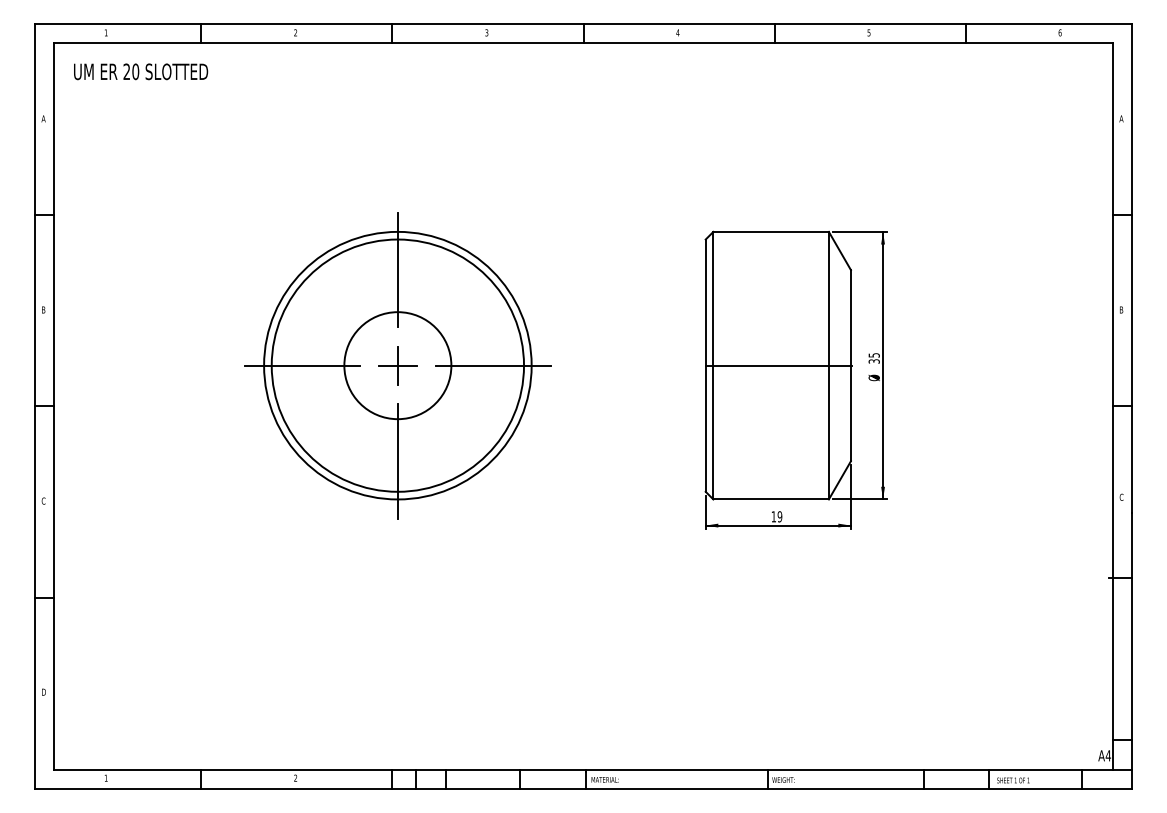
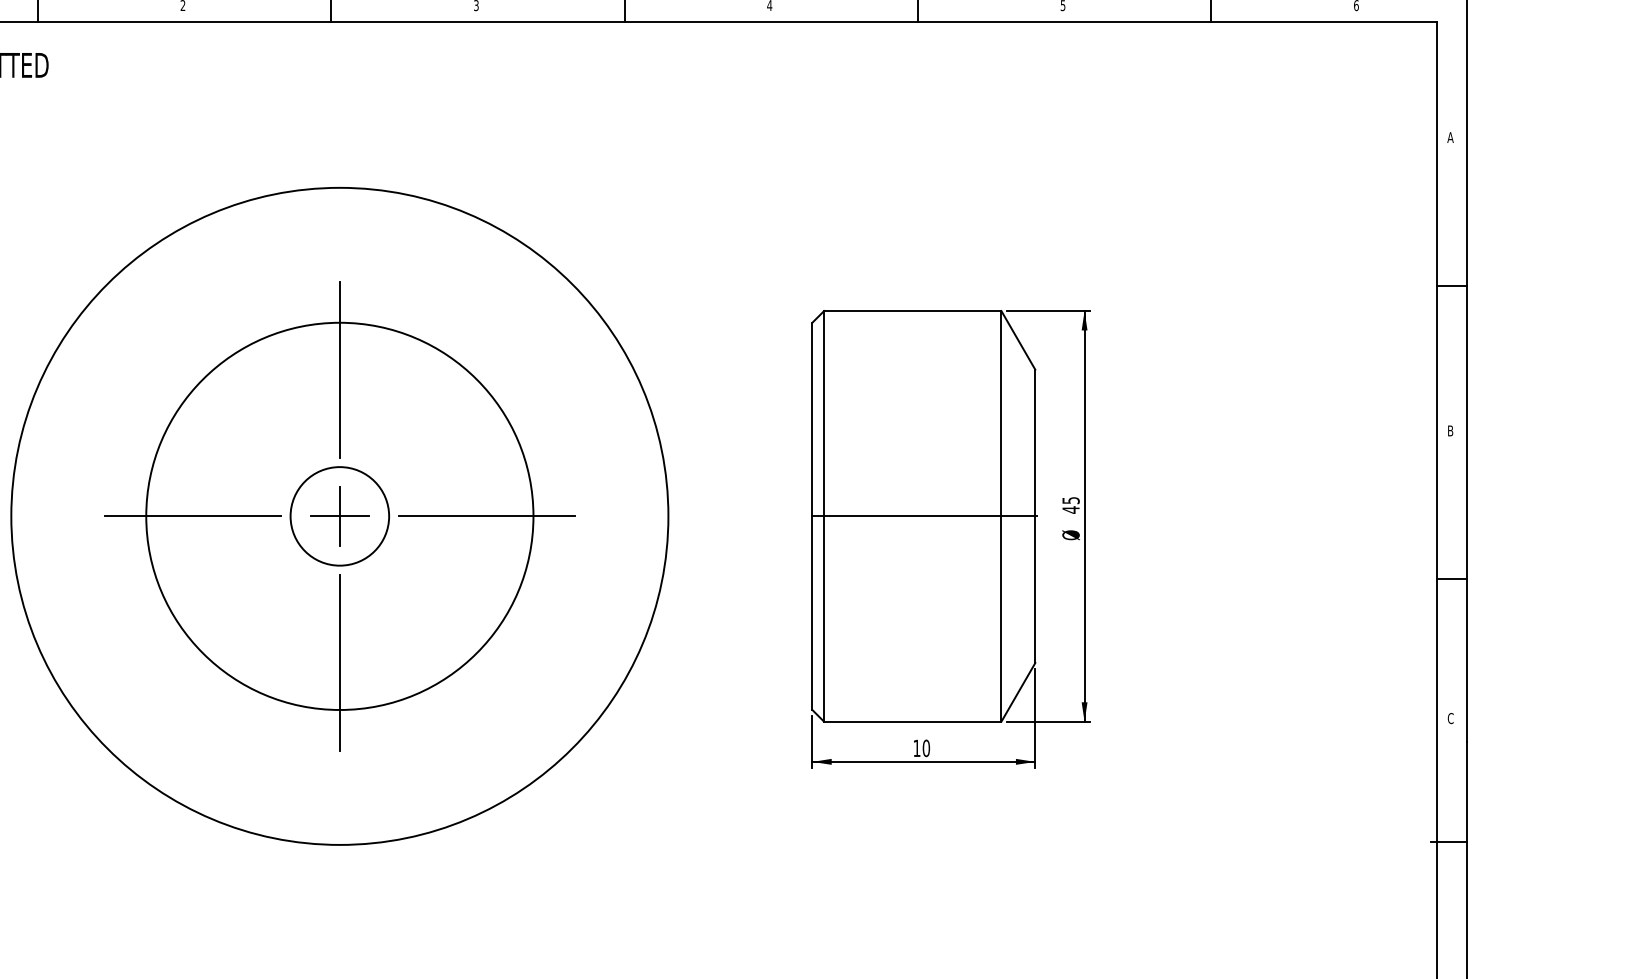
text: (873, 361) -> (1069, 509), 35 -> 45
circle: (397, 365) -> (339, 516), size x0.6
circle: (397, 365) -> (339, 516), size x1.6
text: (779, 516) -> (925, 747), 19 -> 10

